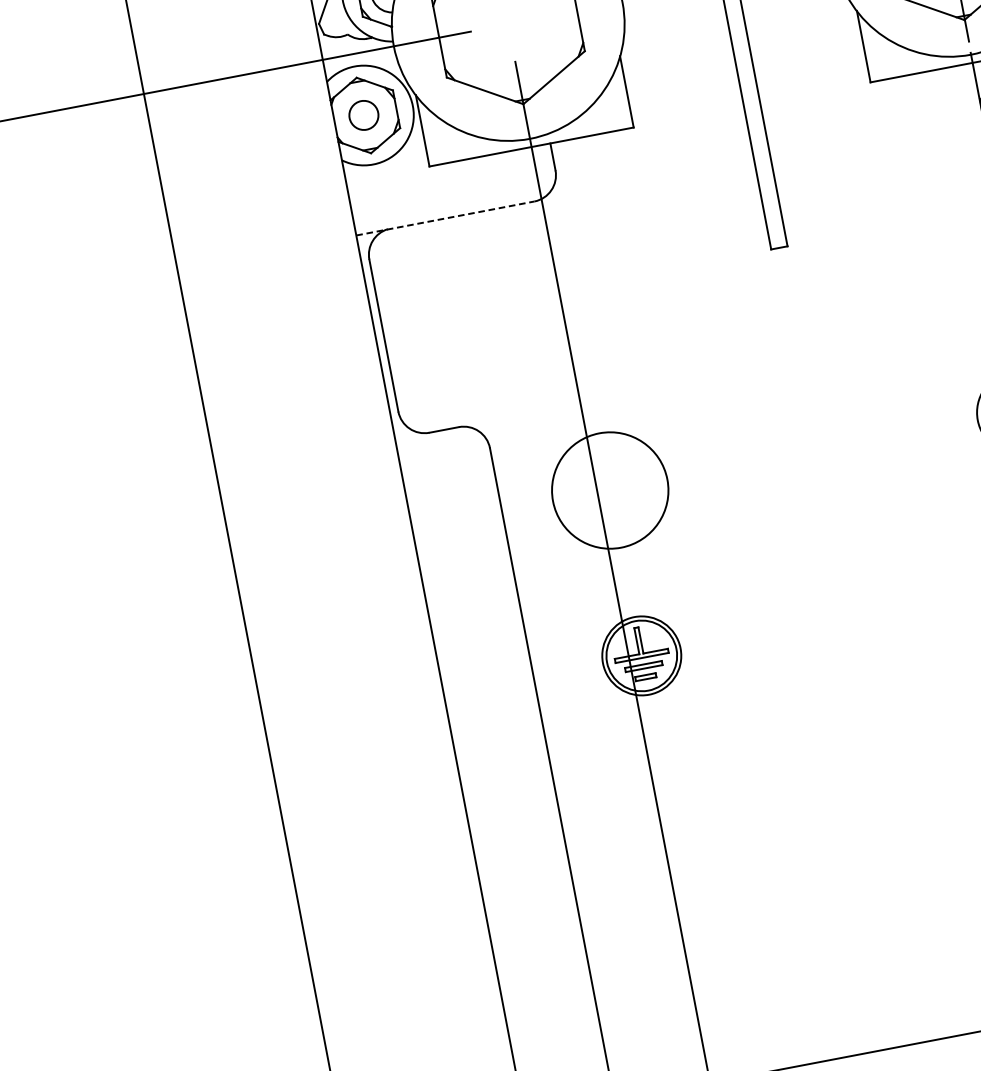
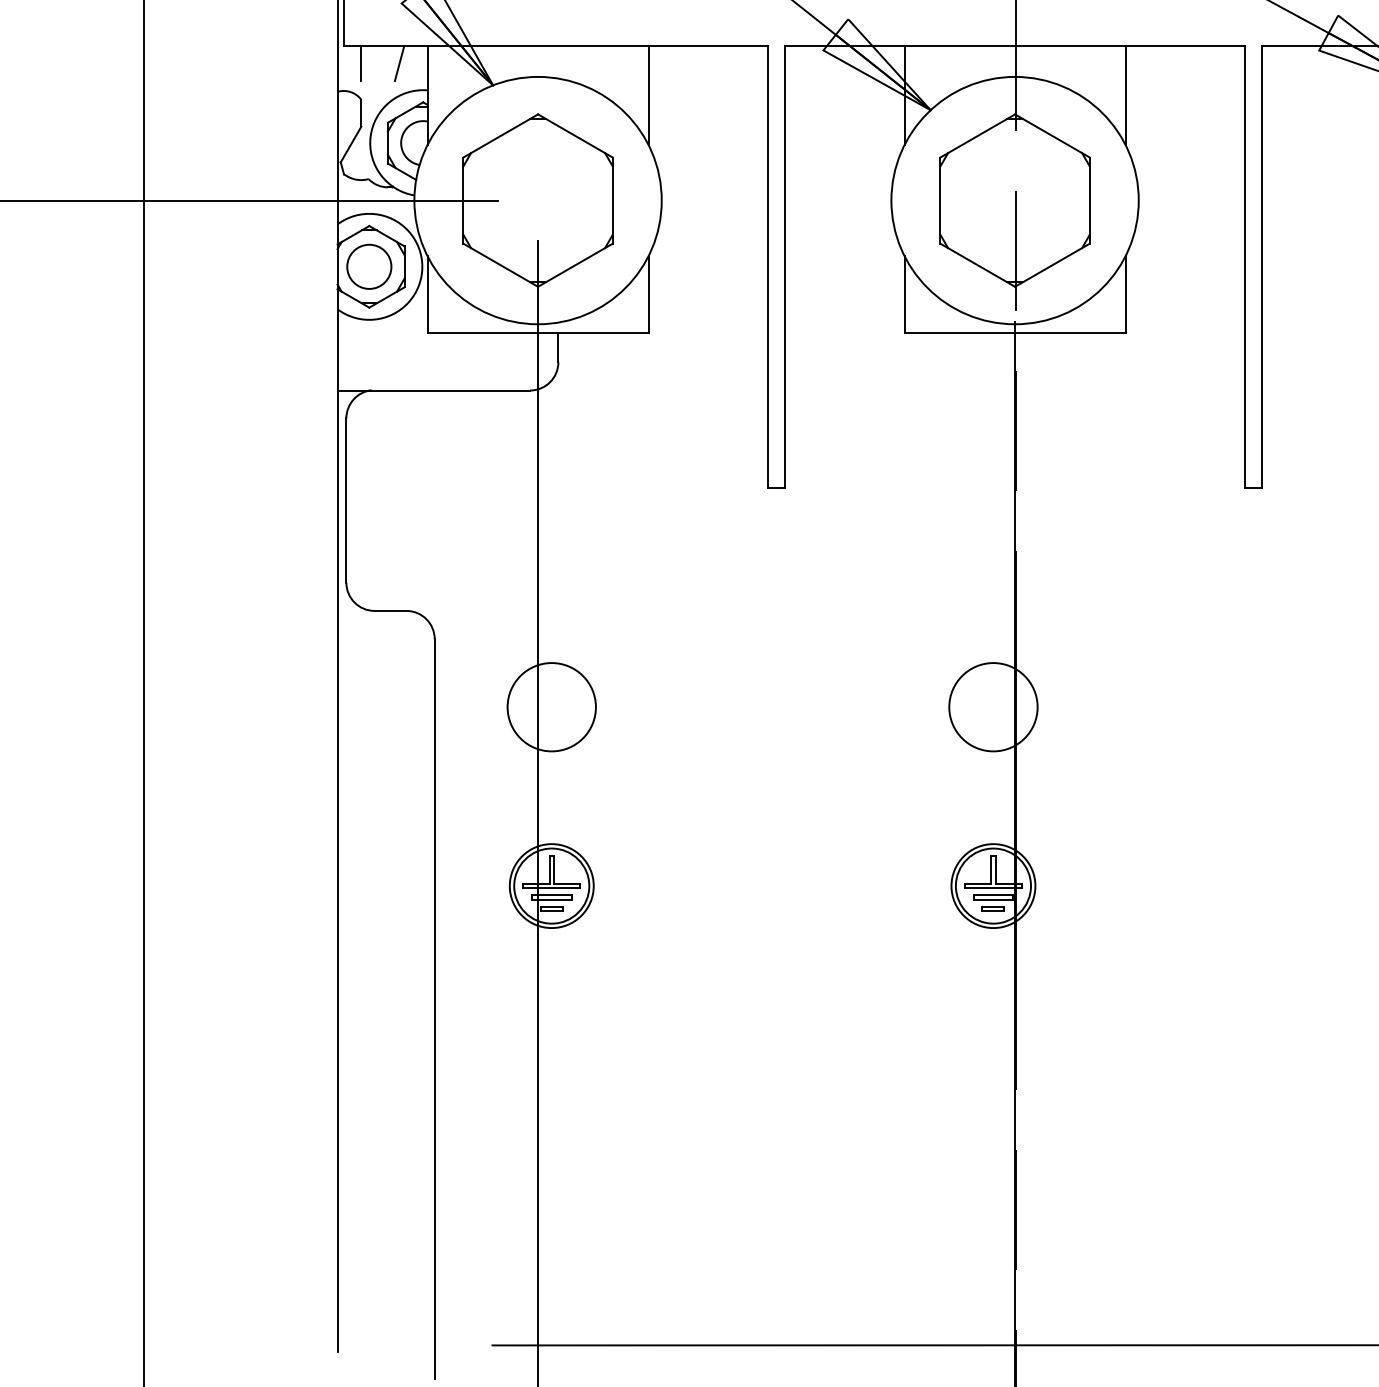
circle: (363, 115) -> (369, 266), size x1.43
line: (445, 218) -> (434, 390), dashed -> solid
circle: (610, 490) -> (551, 707), size x0.71

